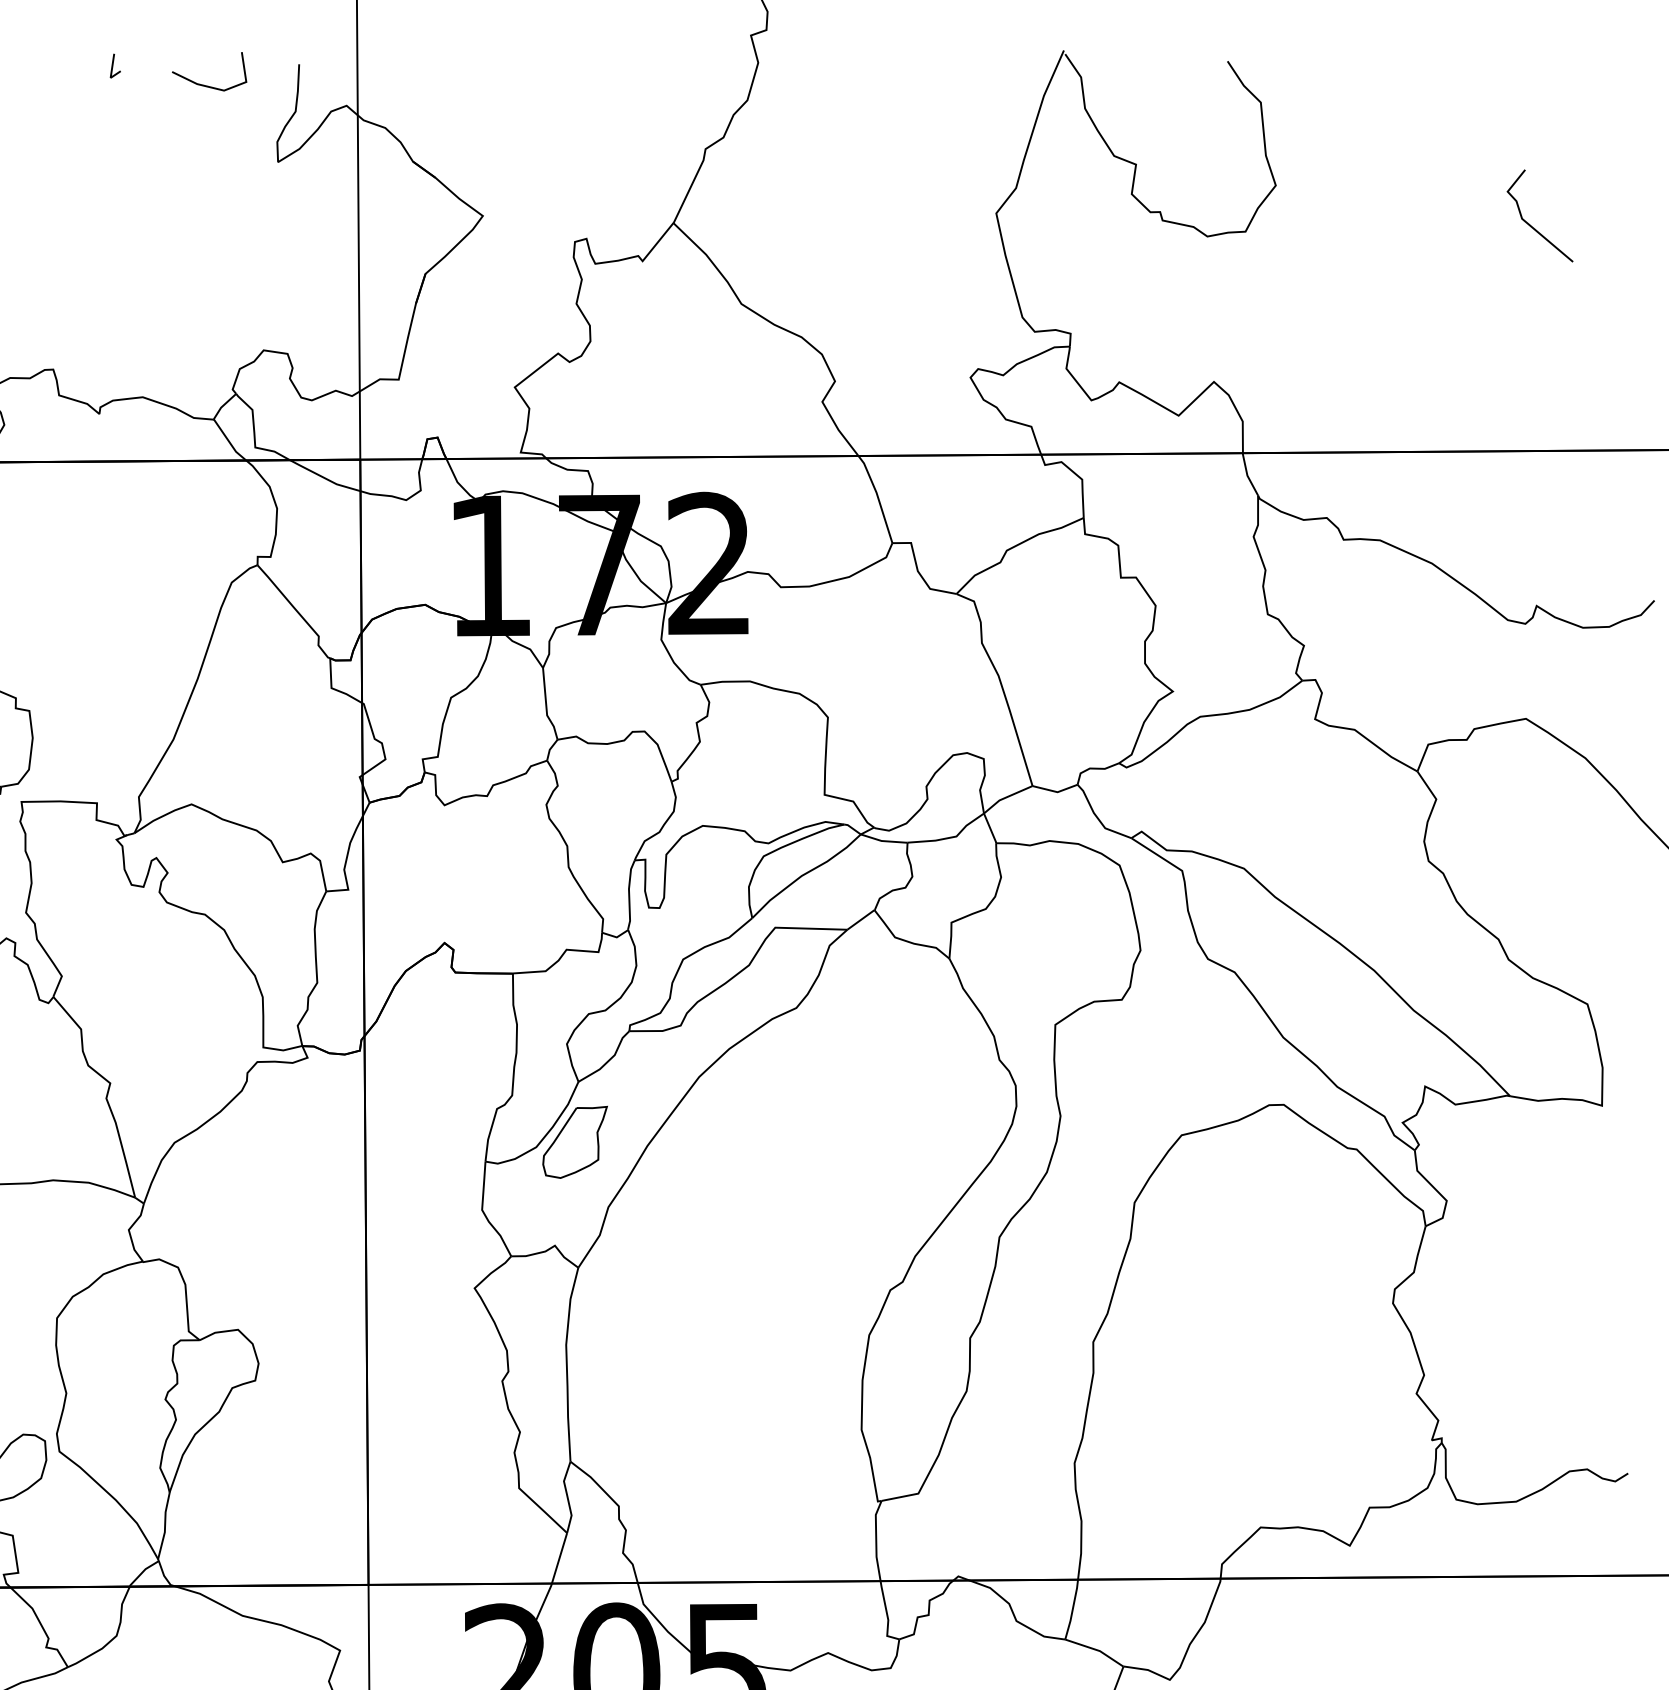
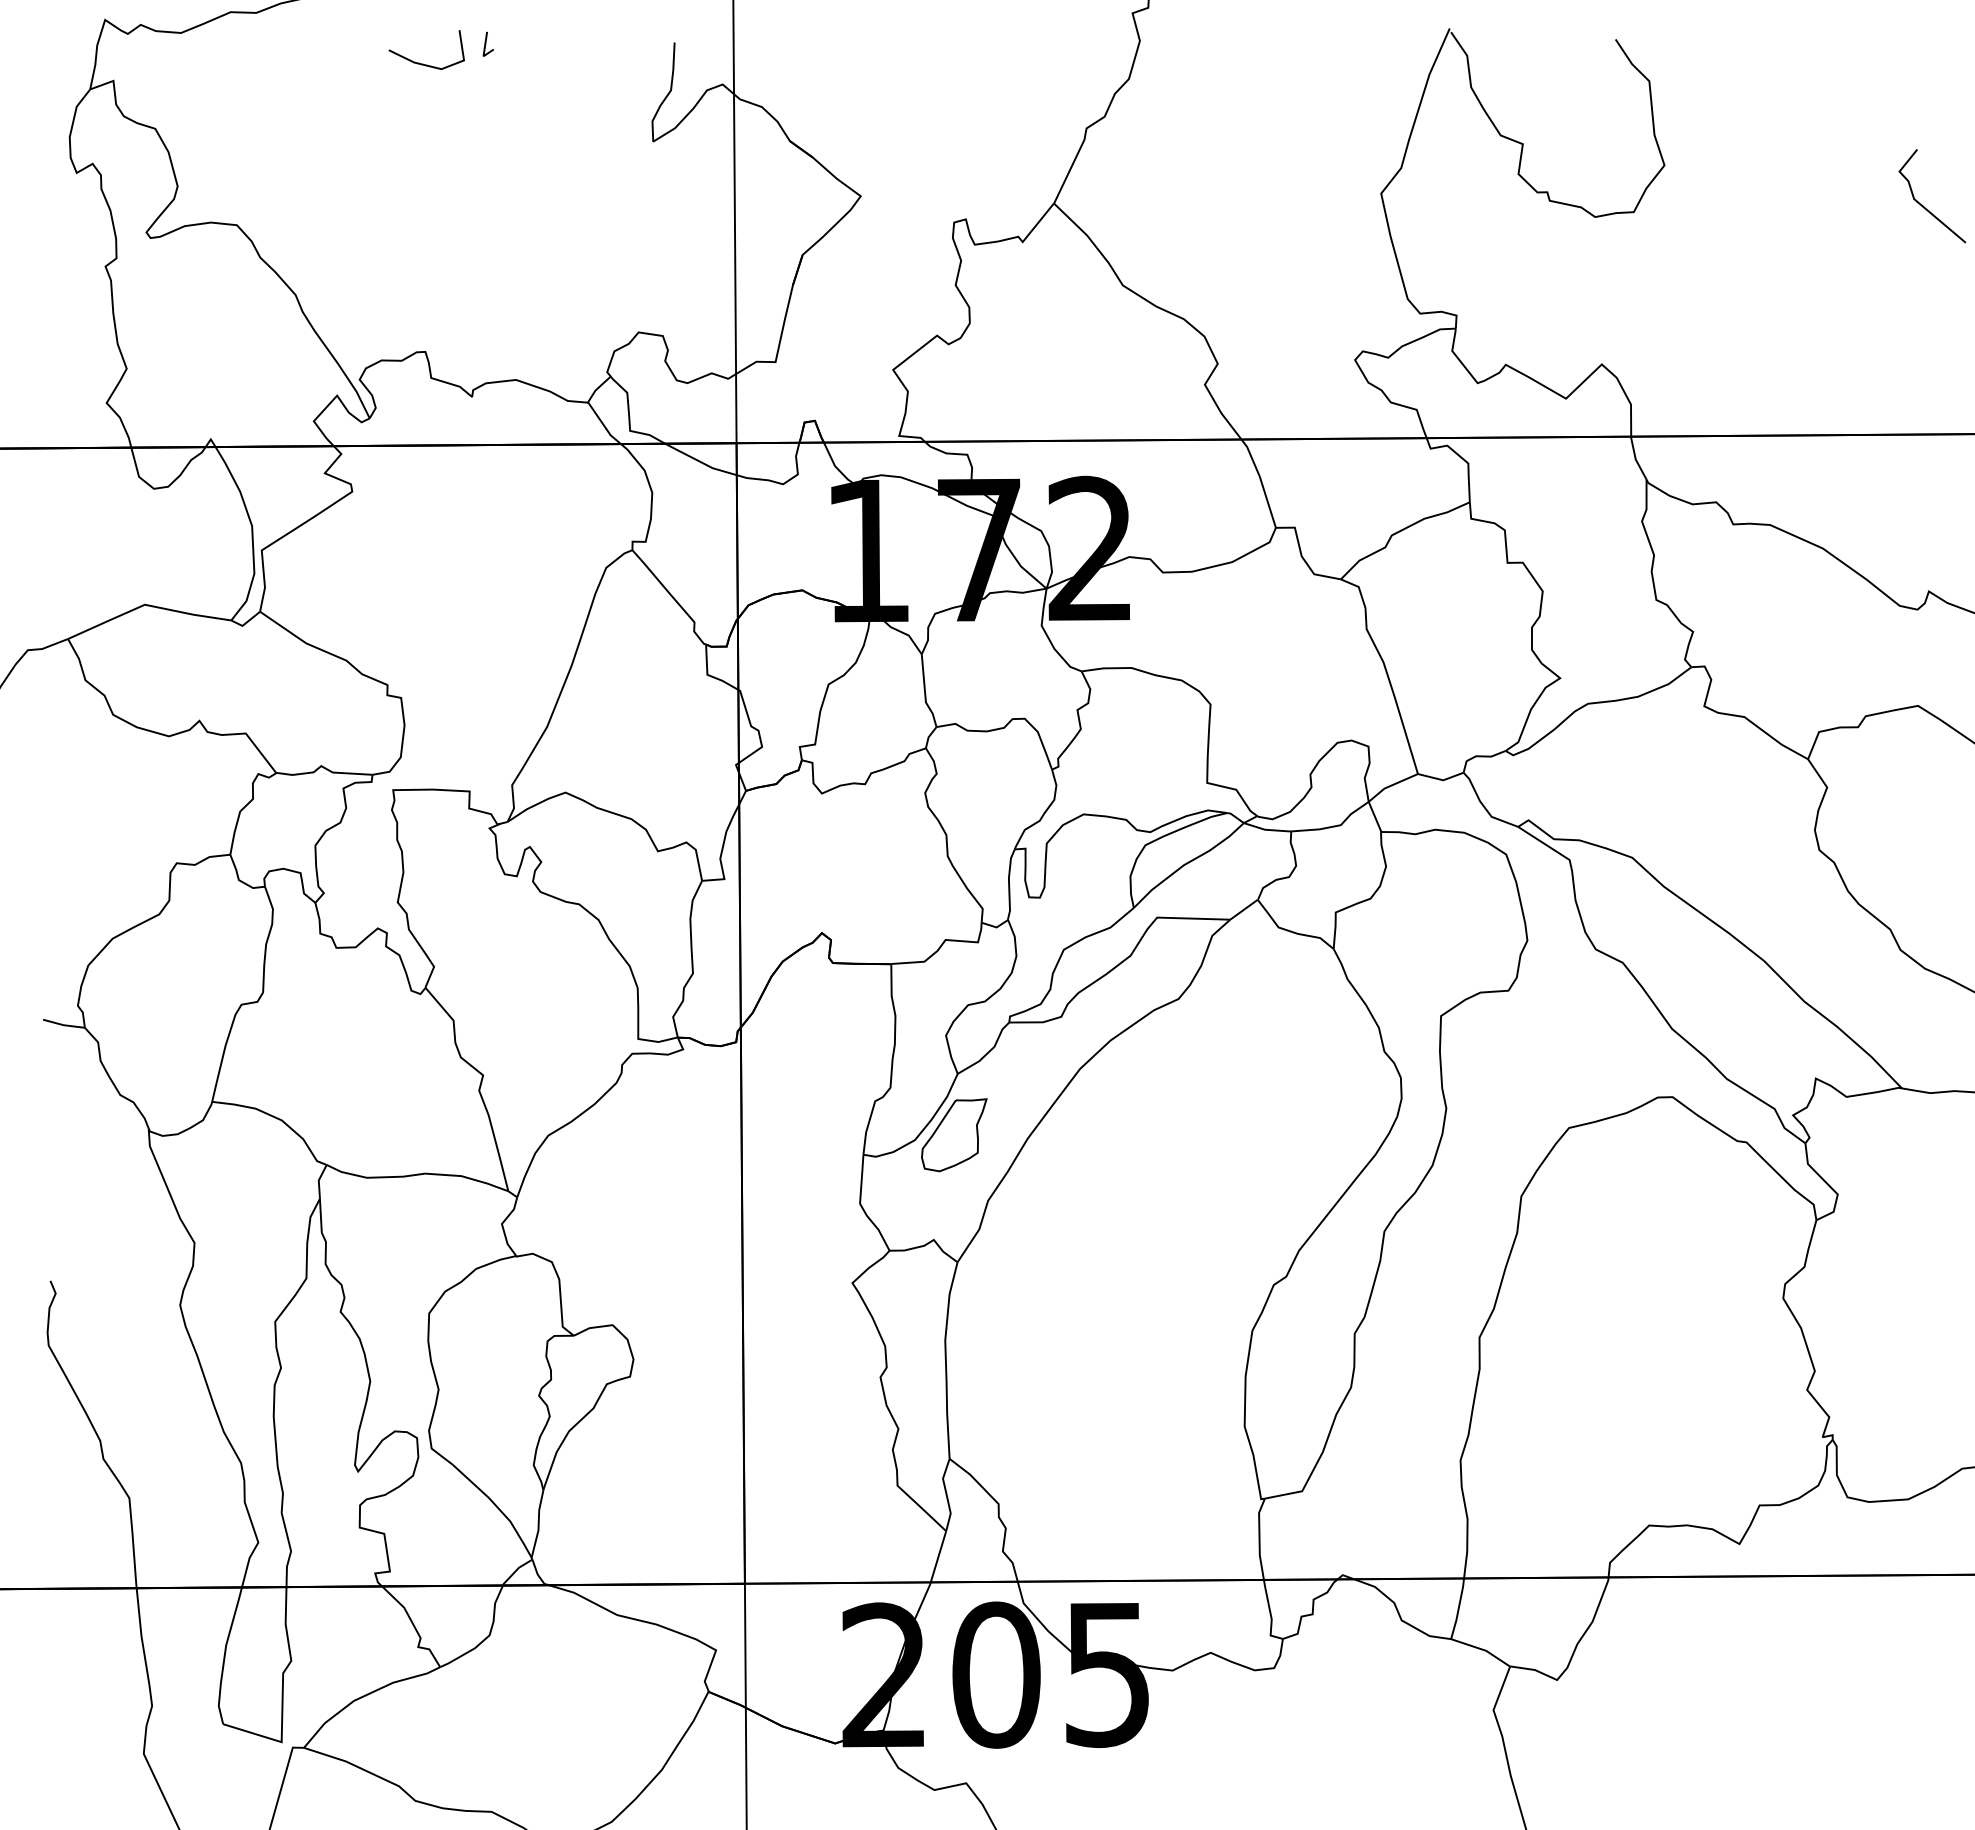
line: (206, 85) -> (423, 63), moved

